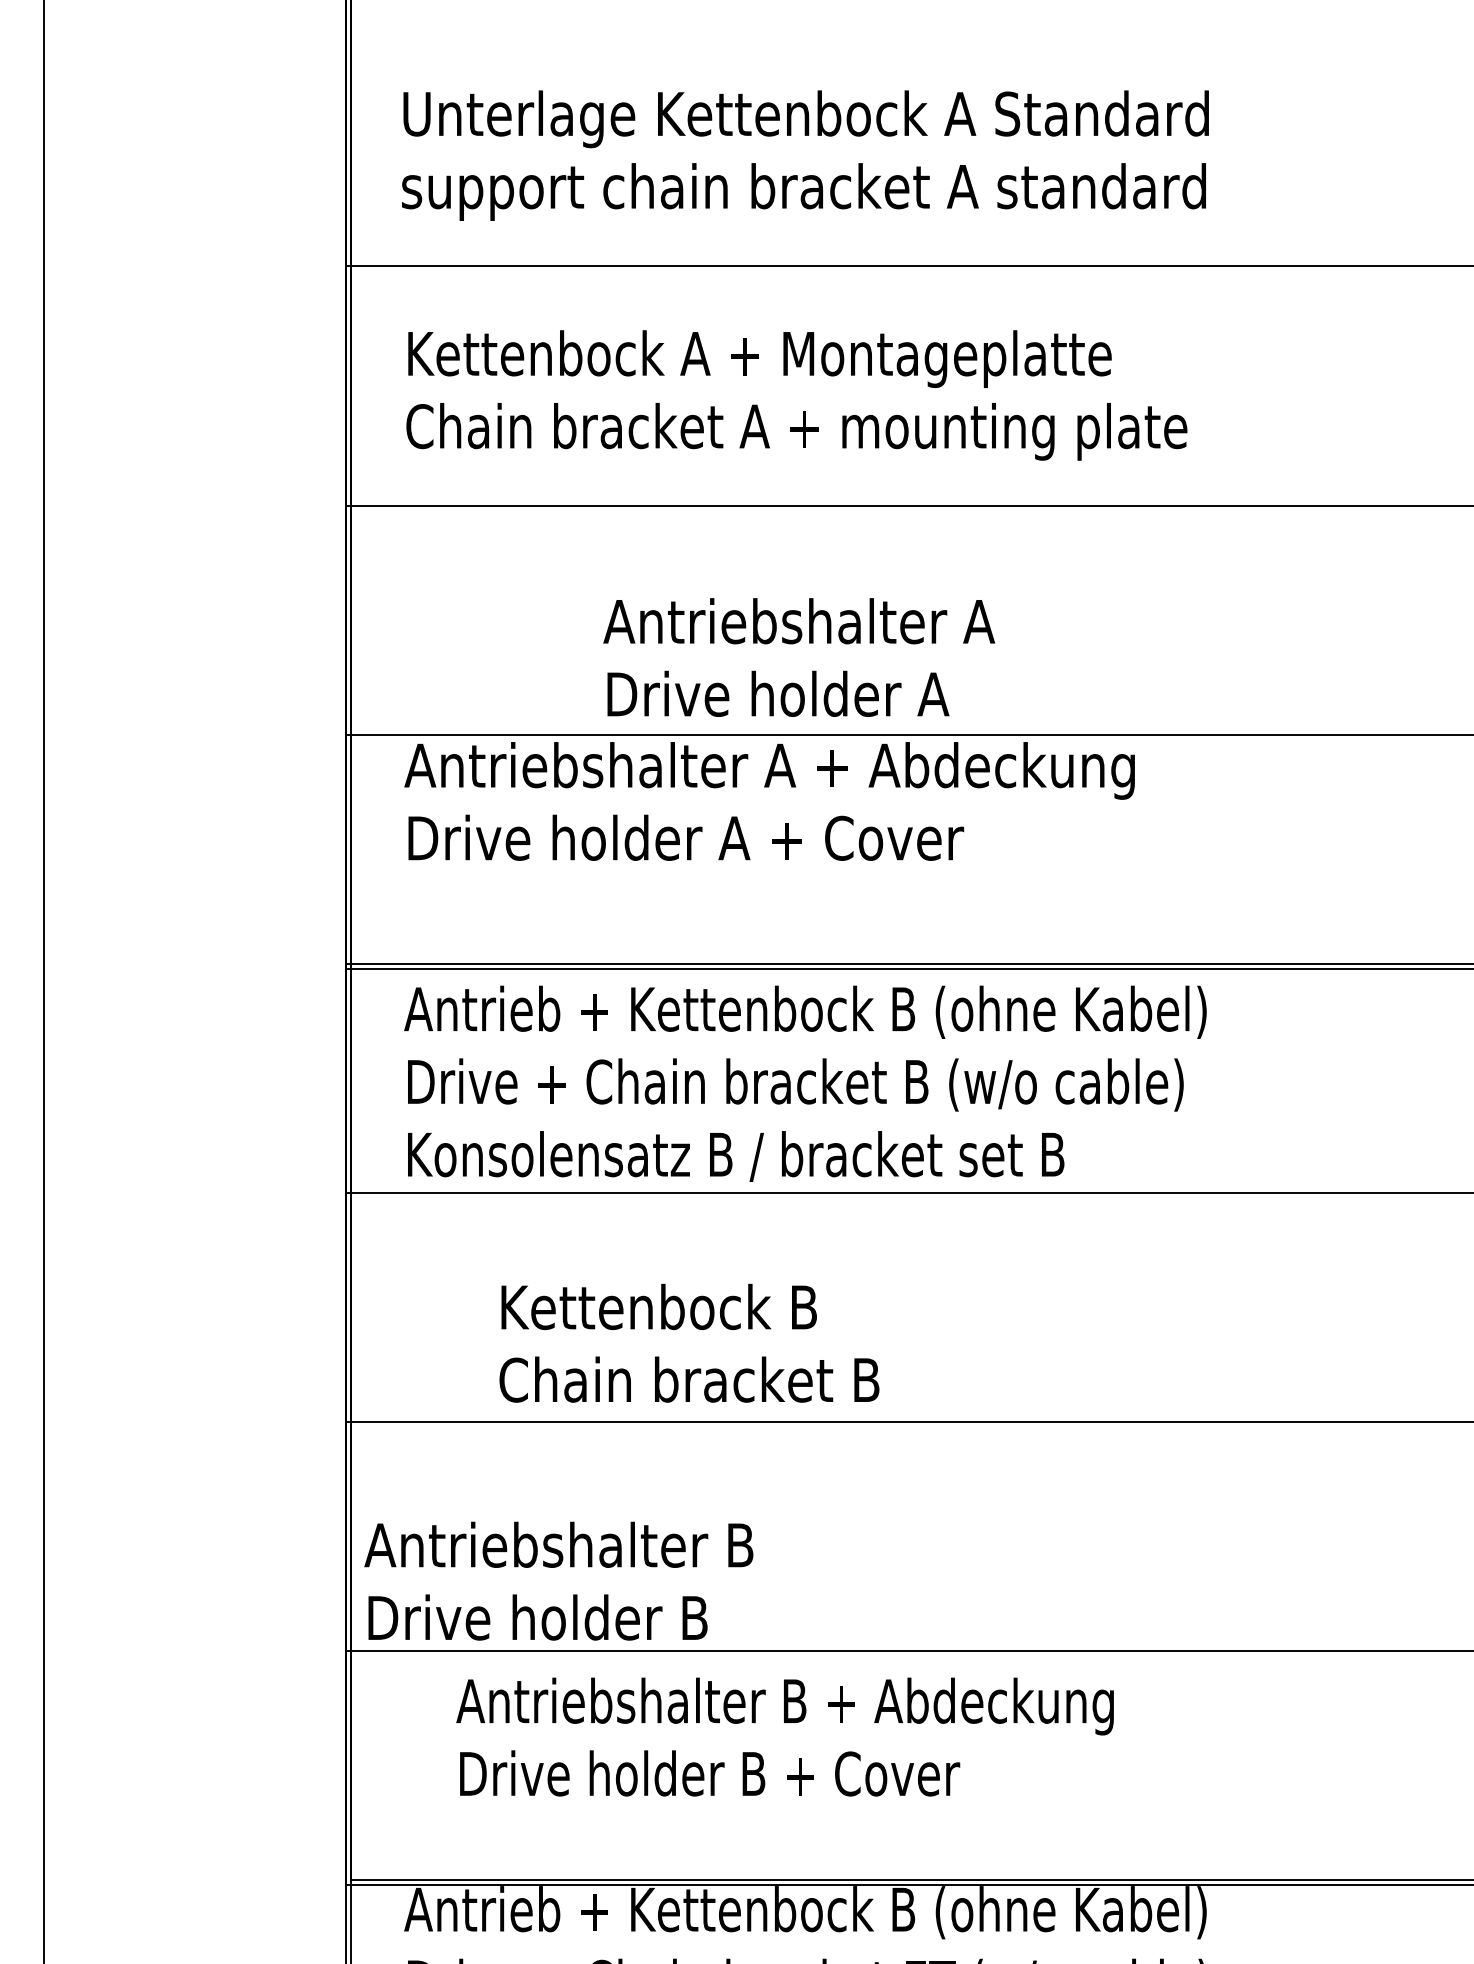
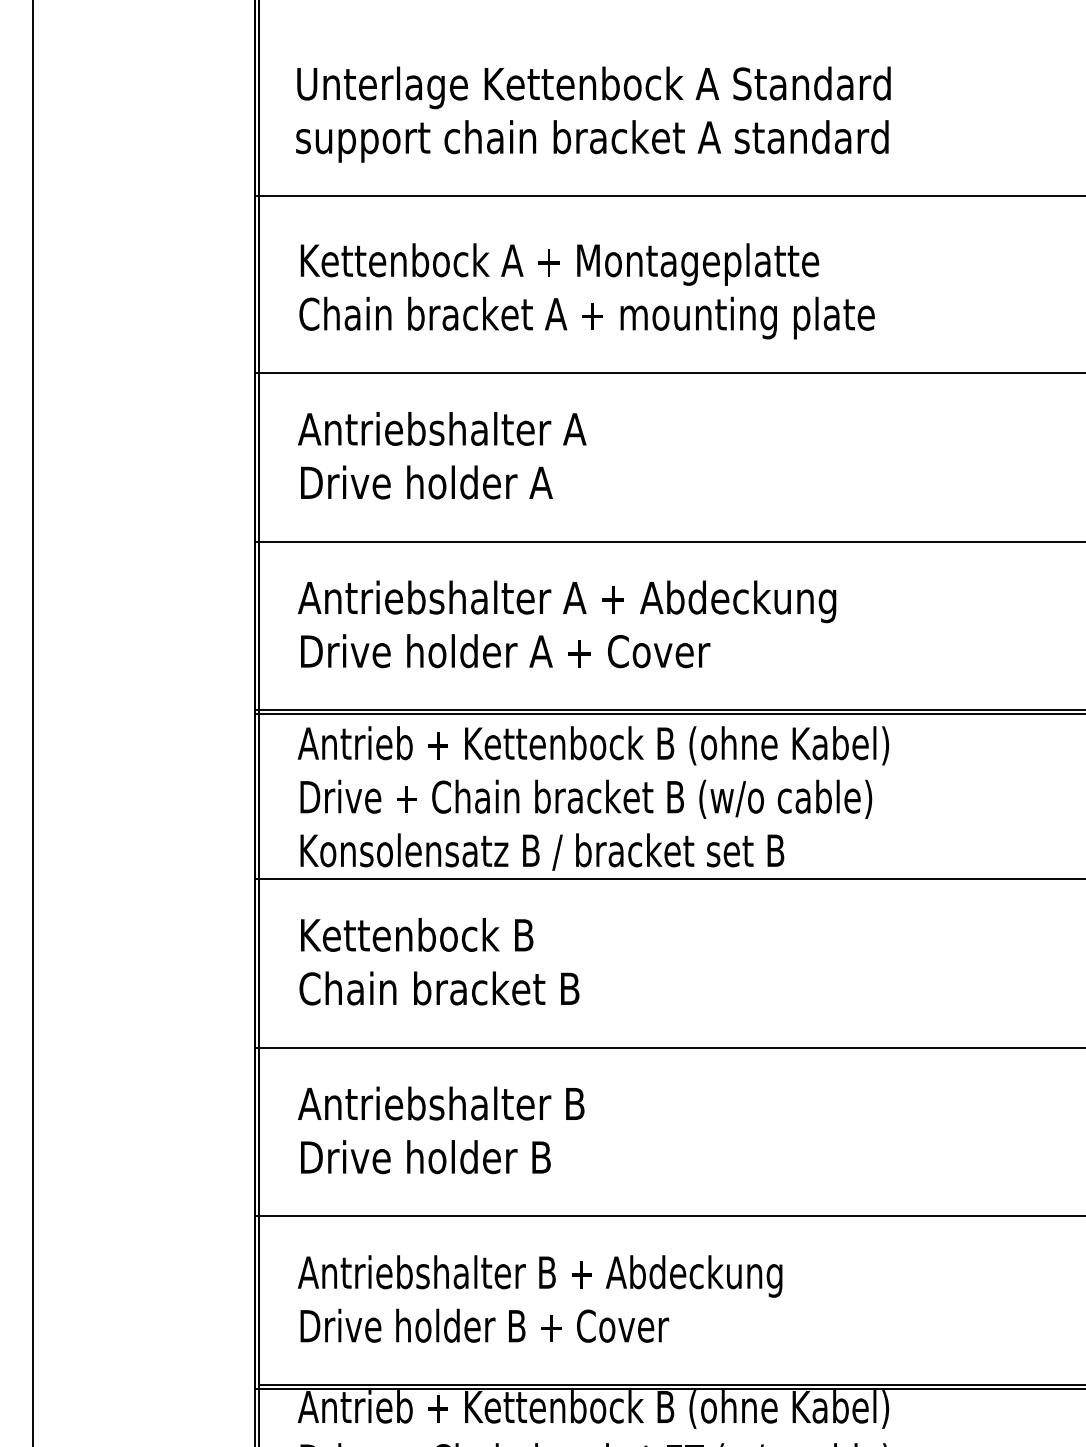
text: (799, 657) -> (442, 455), moved
text: (769, 801) -> (566, 624), moved
text: (689, 1342) -> (439, 961), moved
text: (558, 1580) -> (440, 1129), moved
text: (784, 1736) -> (539, 1298), moved

